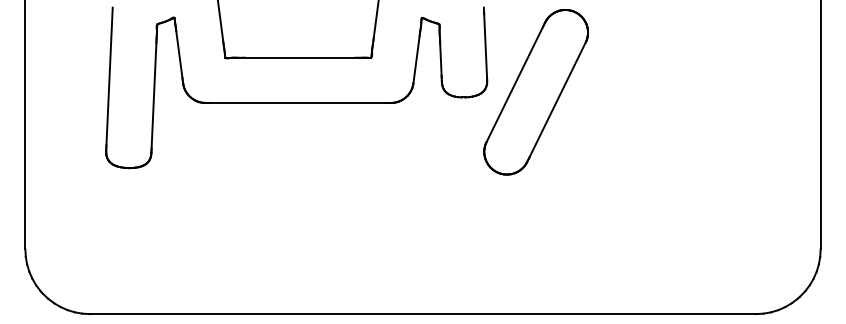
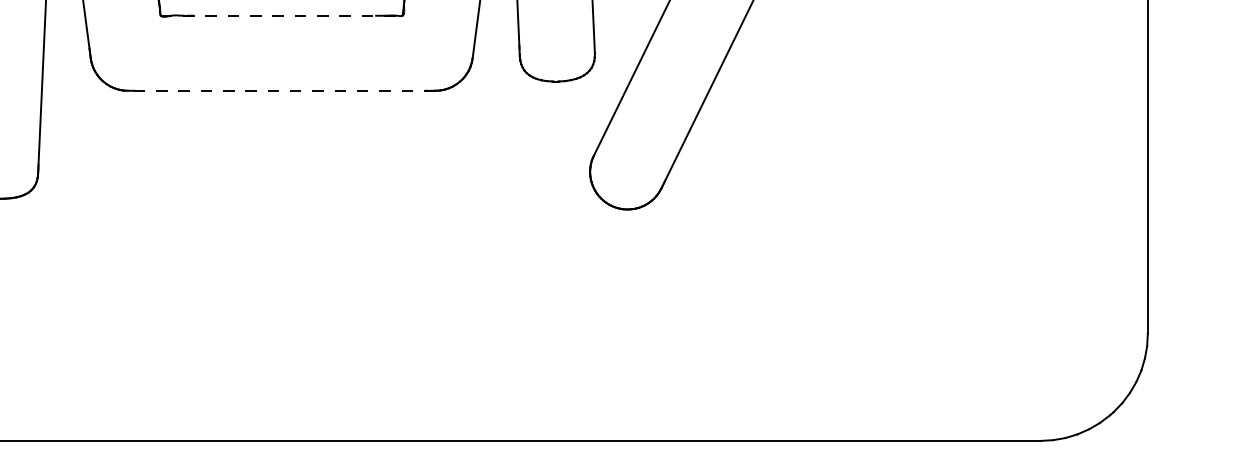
line: (298, 57) -> (282, 15), solid -> dashed
line: (298, 102) -> (282, 90), solid -> dashed

